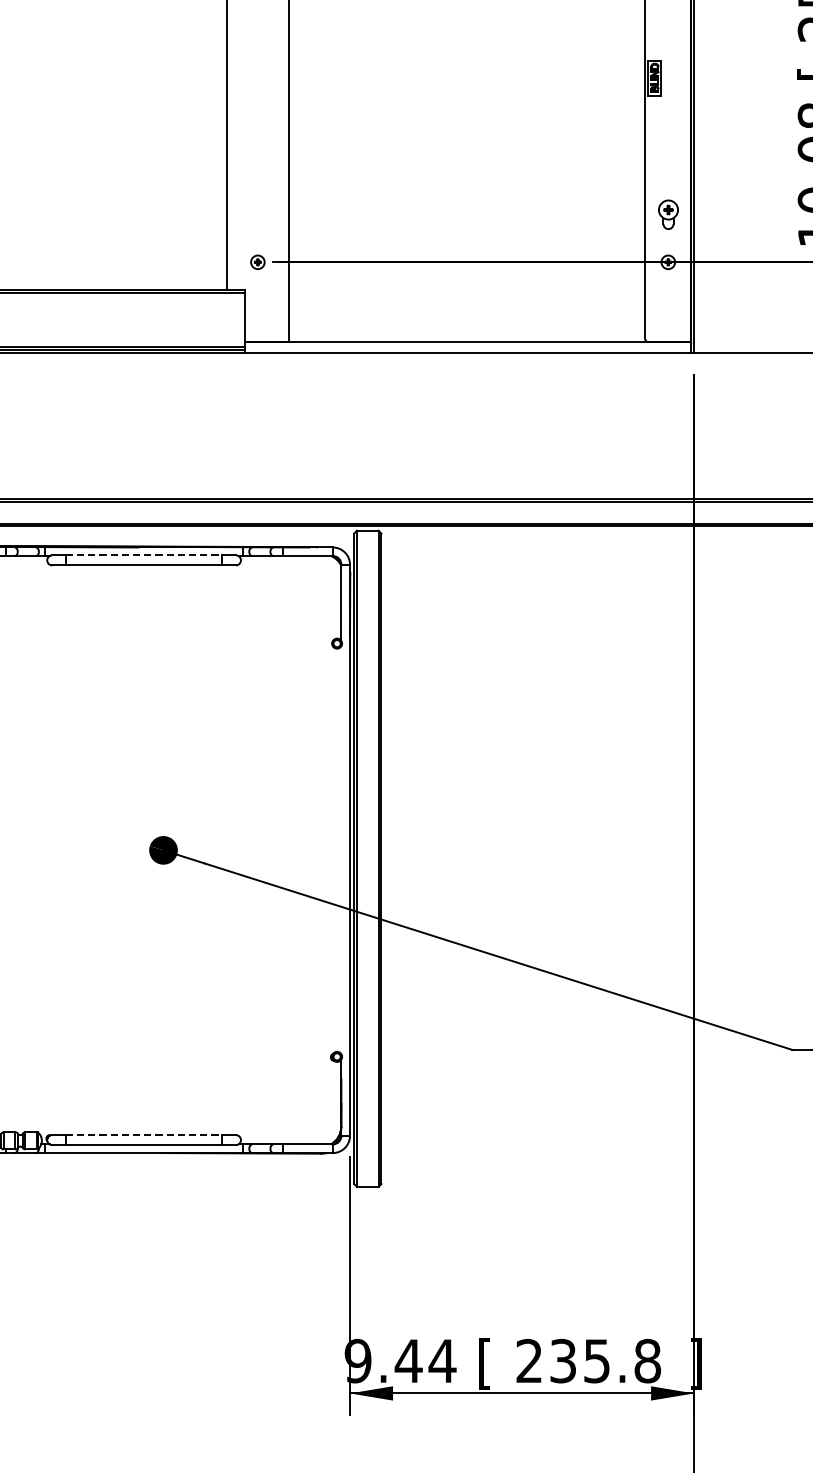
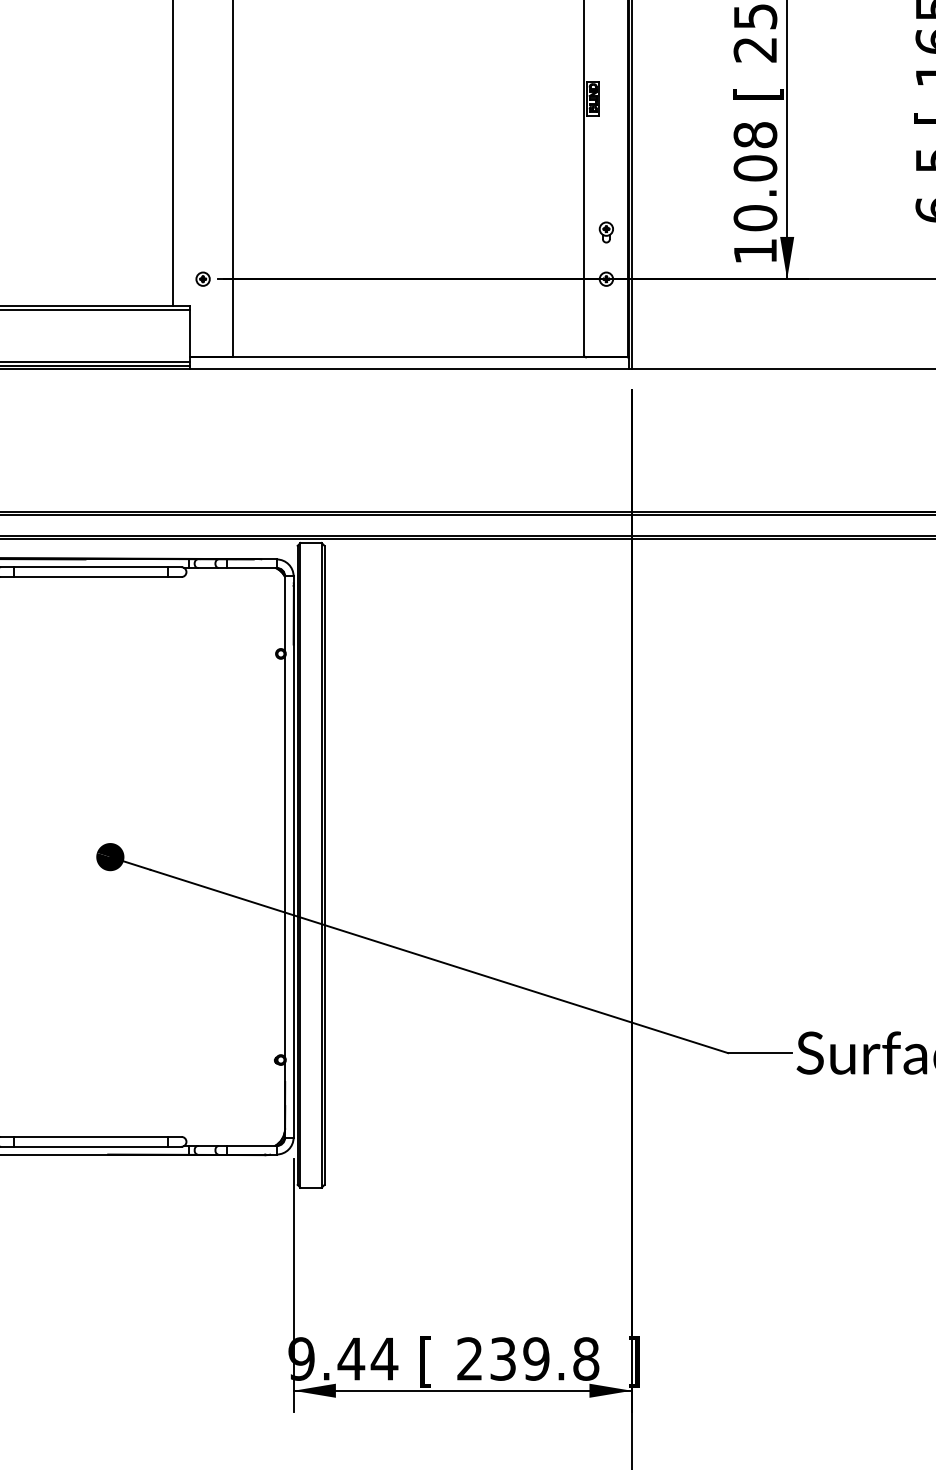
part: (667, 214) -> (605, 232), size x0.71
line: (144, 555) -> (91, 567), dashed -> solid
line: (341, 849) -> (285, 856), added
line: (144, 1134) -> (91, 1136), dashed -> solid
text: (597, 1360) -> (536, 1358), 235.8 -> 239.8

